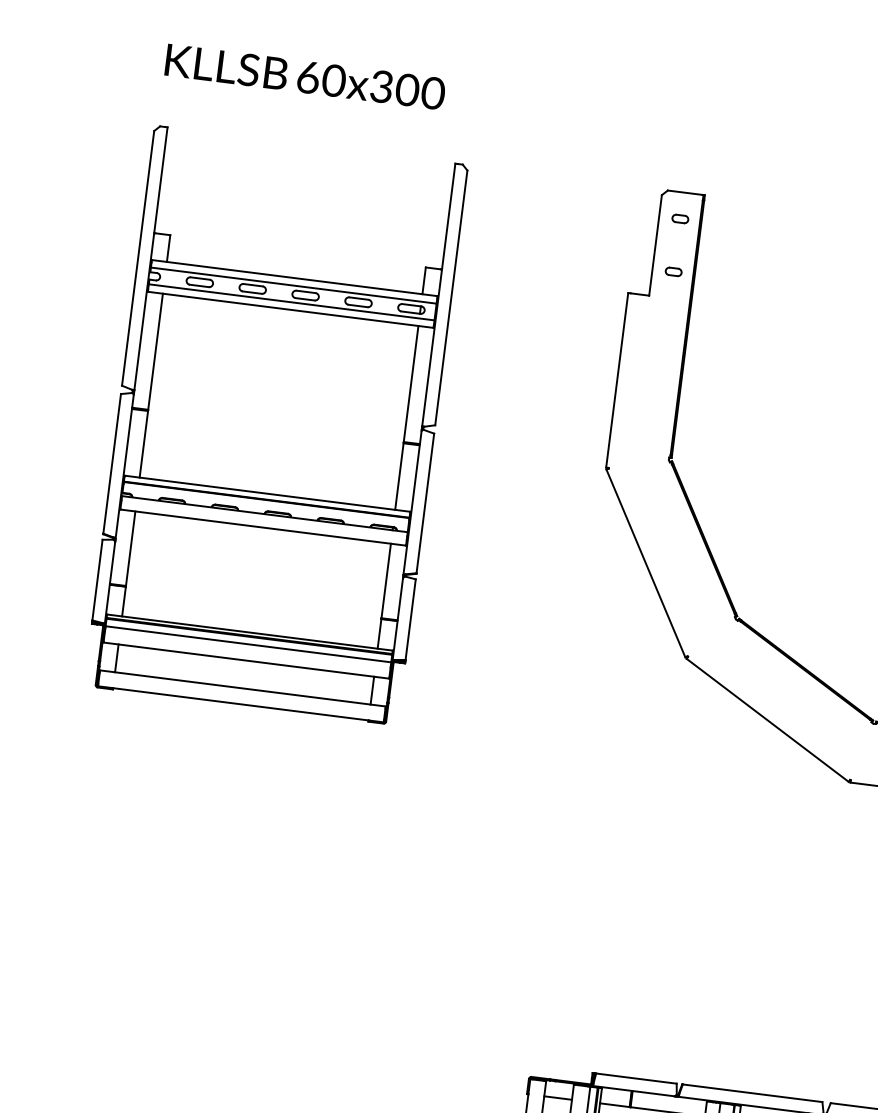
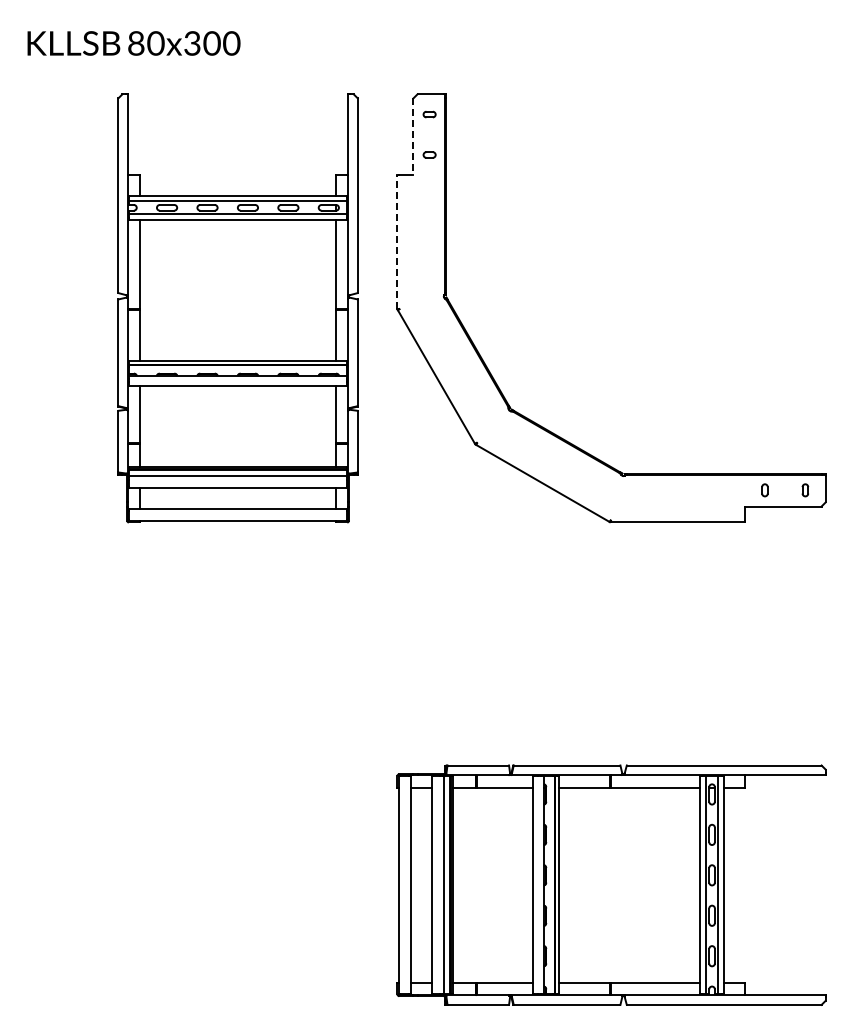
text: (308, 77) -> (136, 43), 60x300 -> 80x300
line: (655, 246) -> (413, 137), solid -> dashed
line: (617, 379) -> (397, 241), solid -> dashed
part: (275, 425) -> (237, 308), moved

